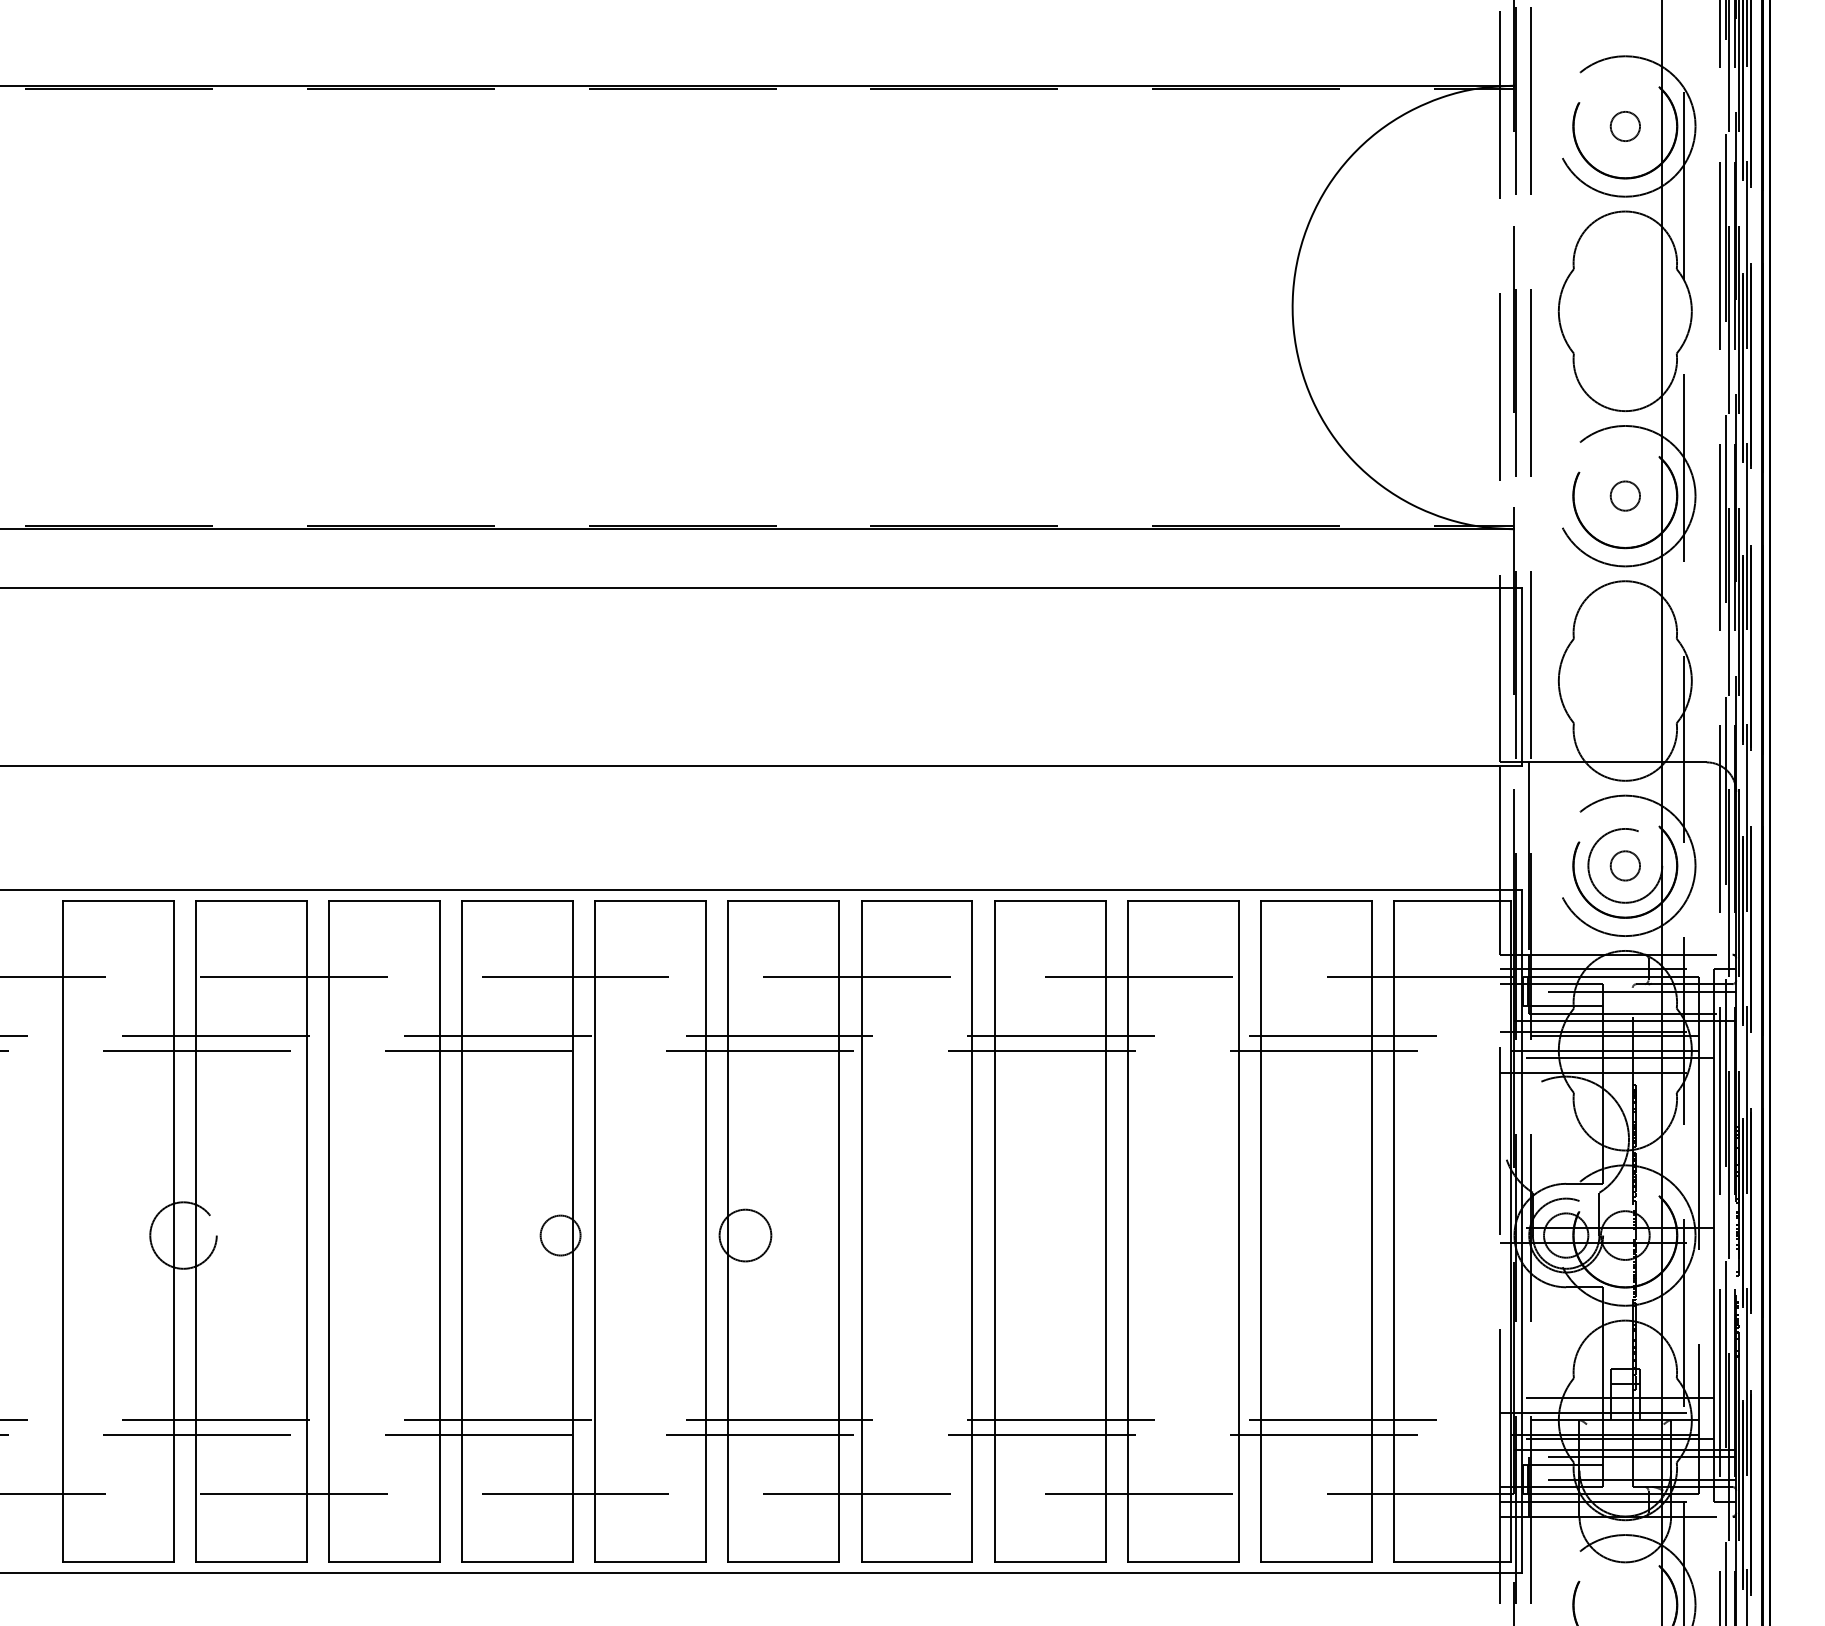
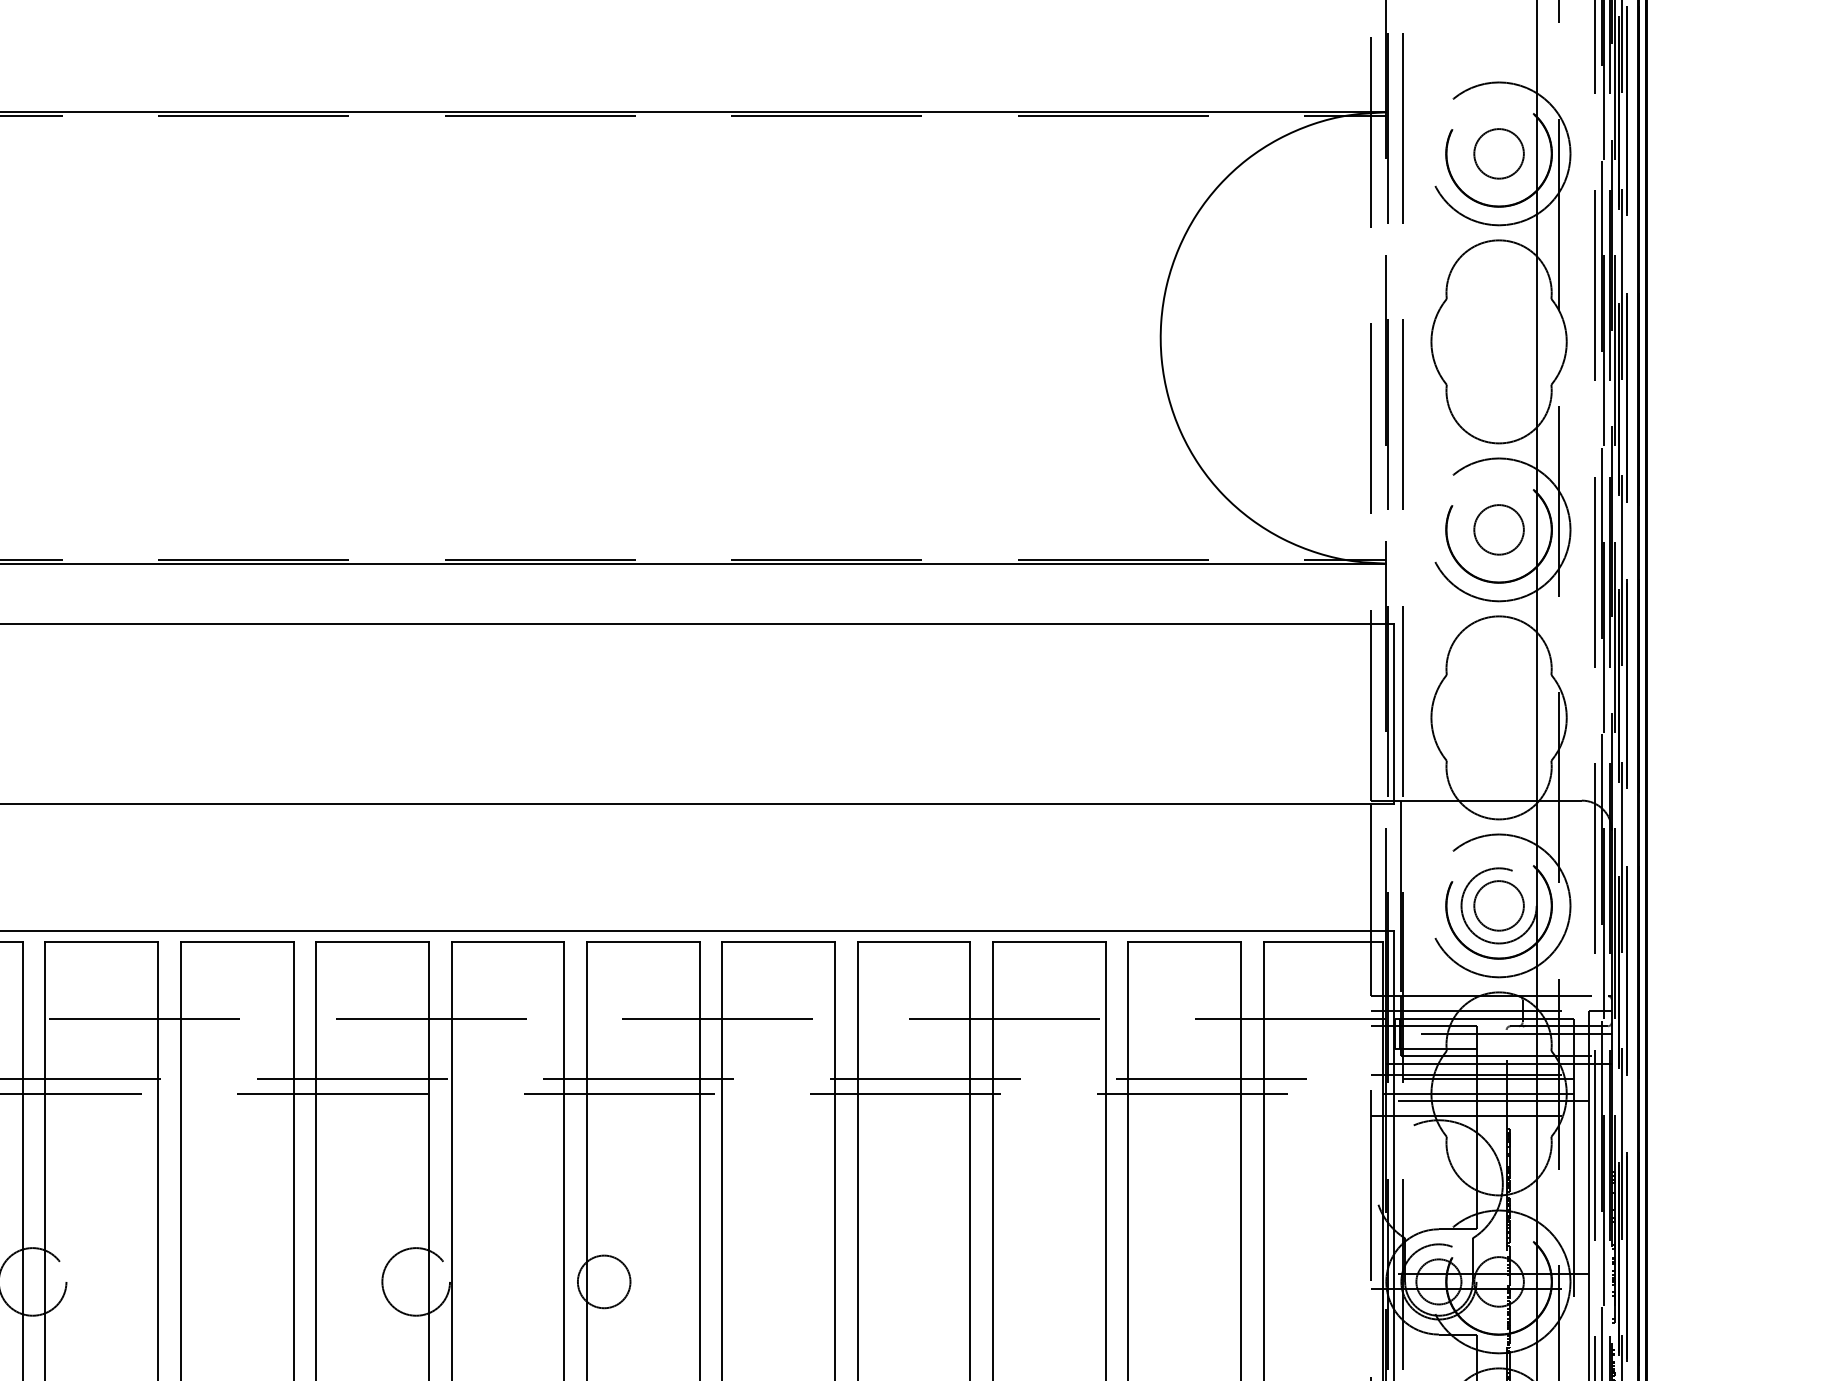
circle: (1625, 126) -> (1499, 153), size x1.67
circle: (1625, 495) -> (1499, 529), size x1.67
circle: (1625, 865) -> (1499, 905), size x1.67
circle: (560, 1235) -> (416, 1281), size x1.67

